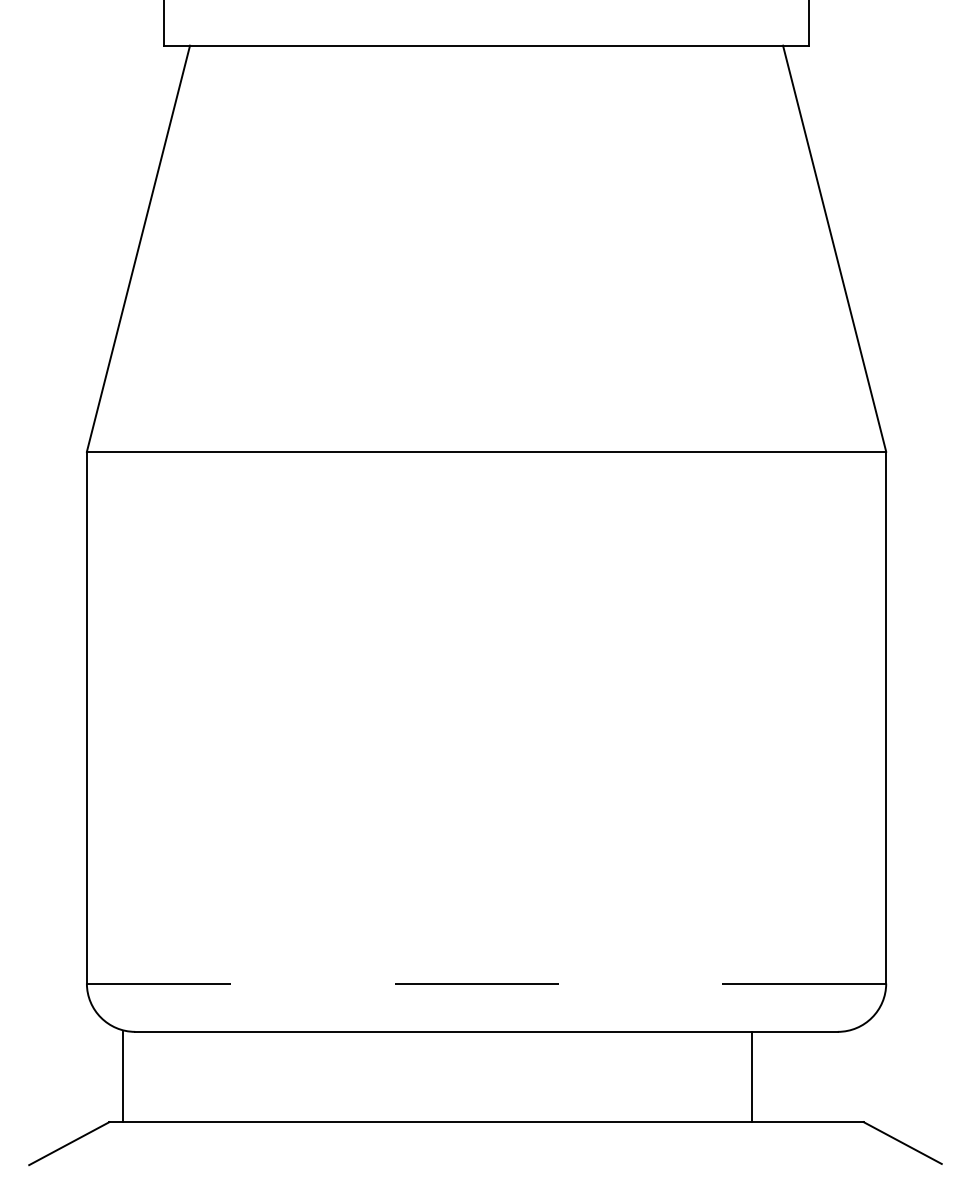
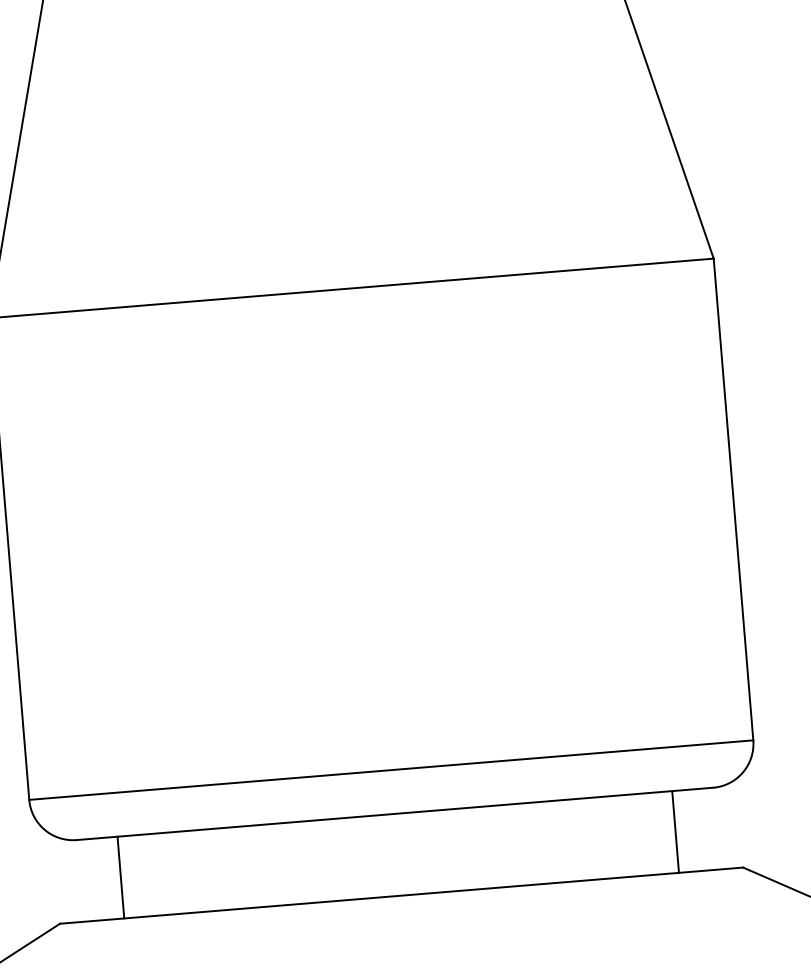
line: (486, 983) -> (391, 770), dashed -> solid
line: (123, 1076) -> (120, 877), moved
line: (751, 1076) -> (675, 831), moved

